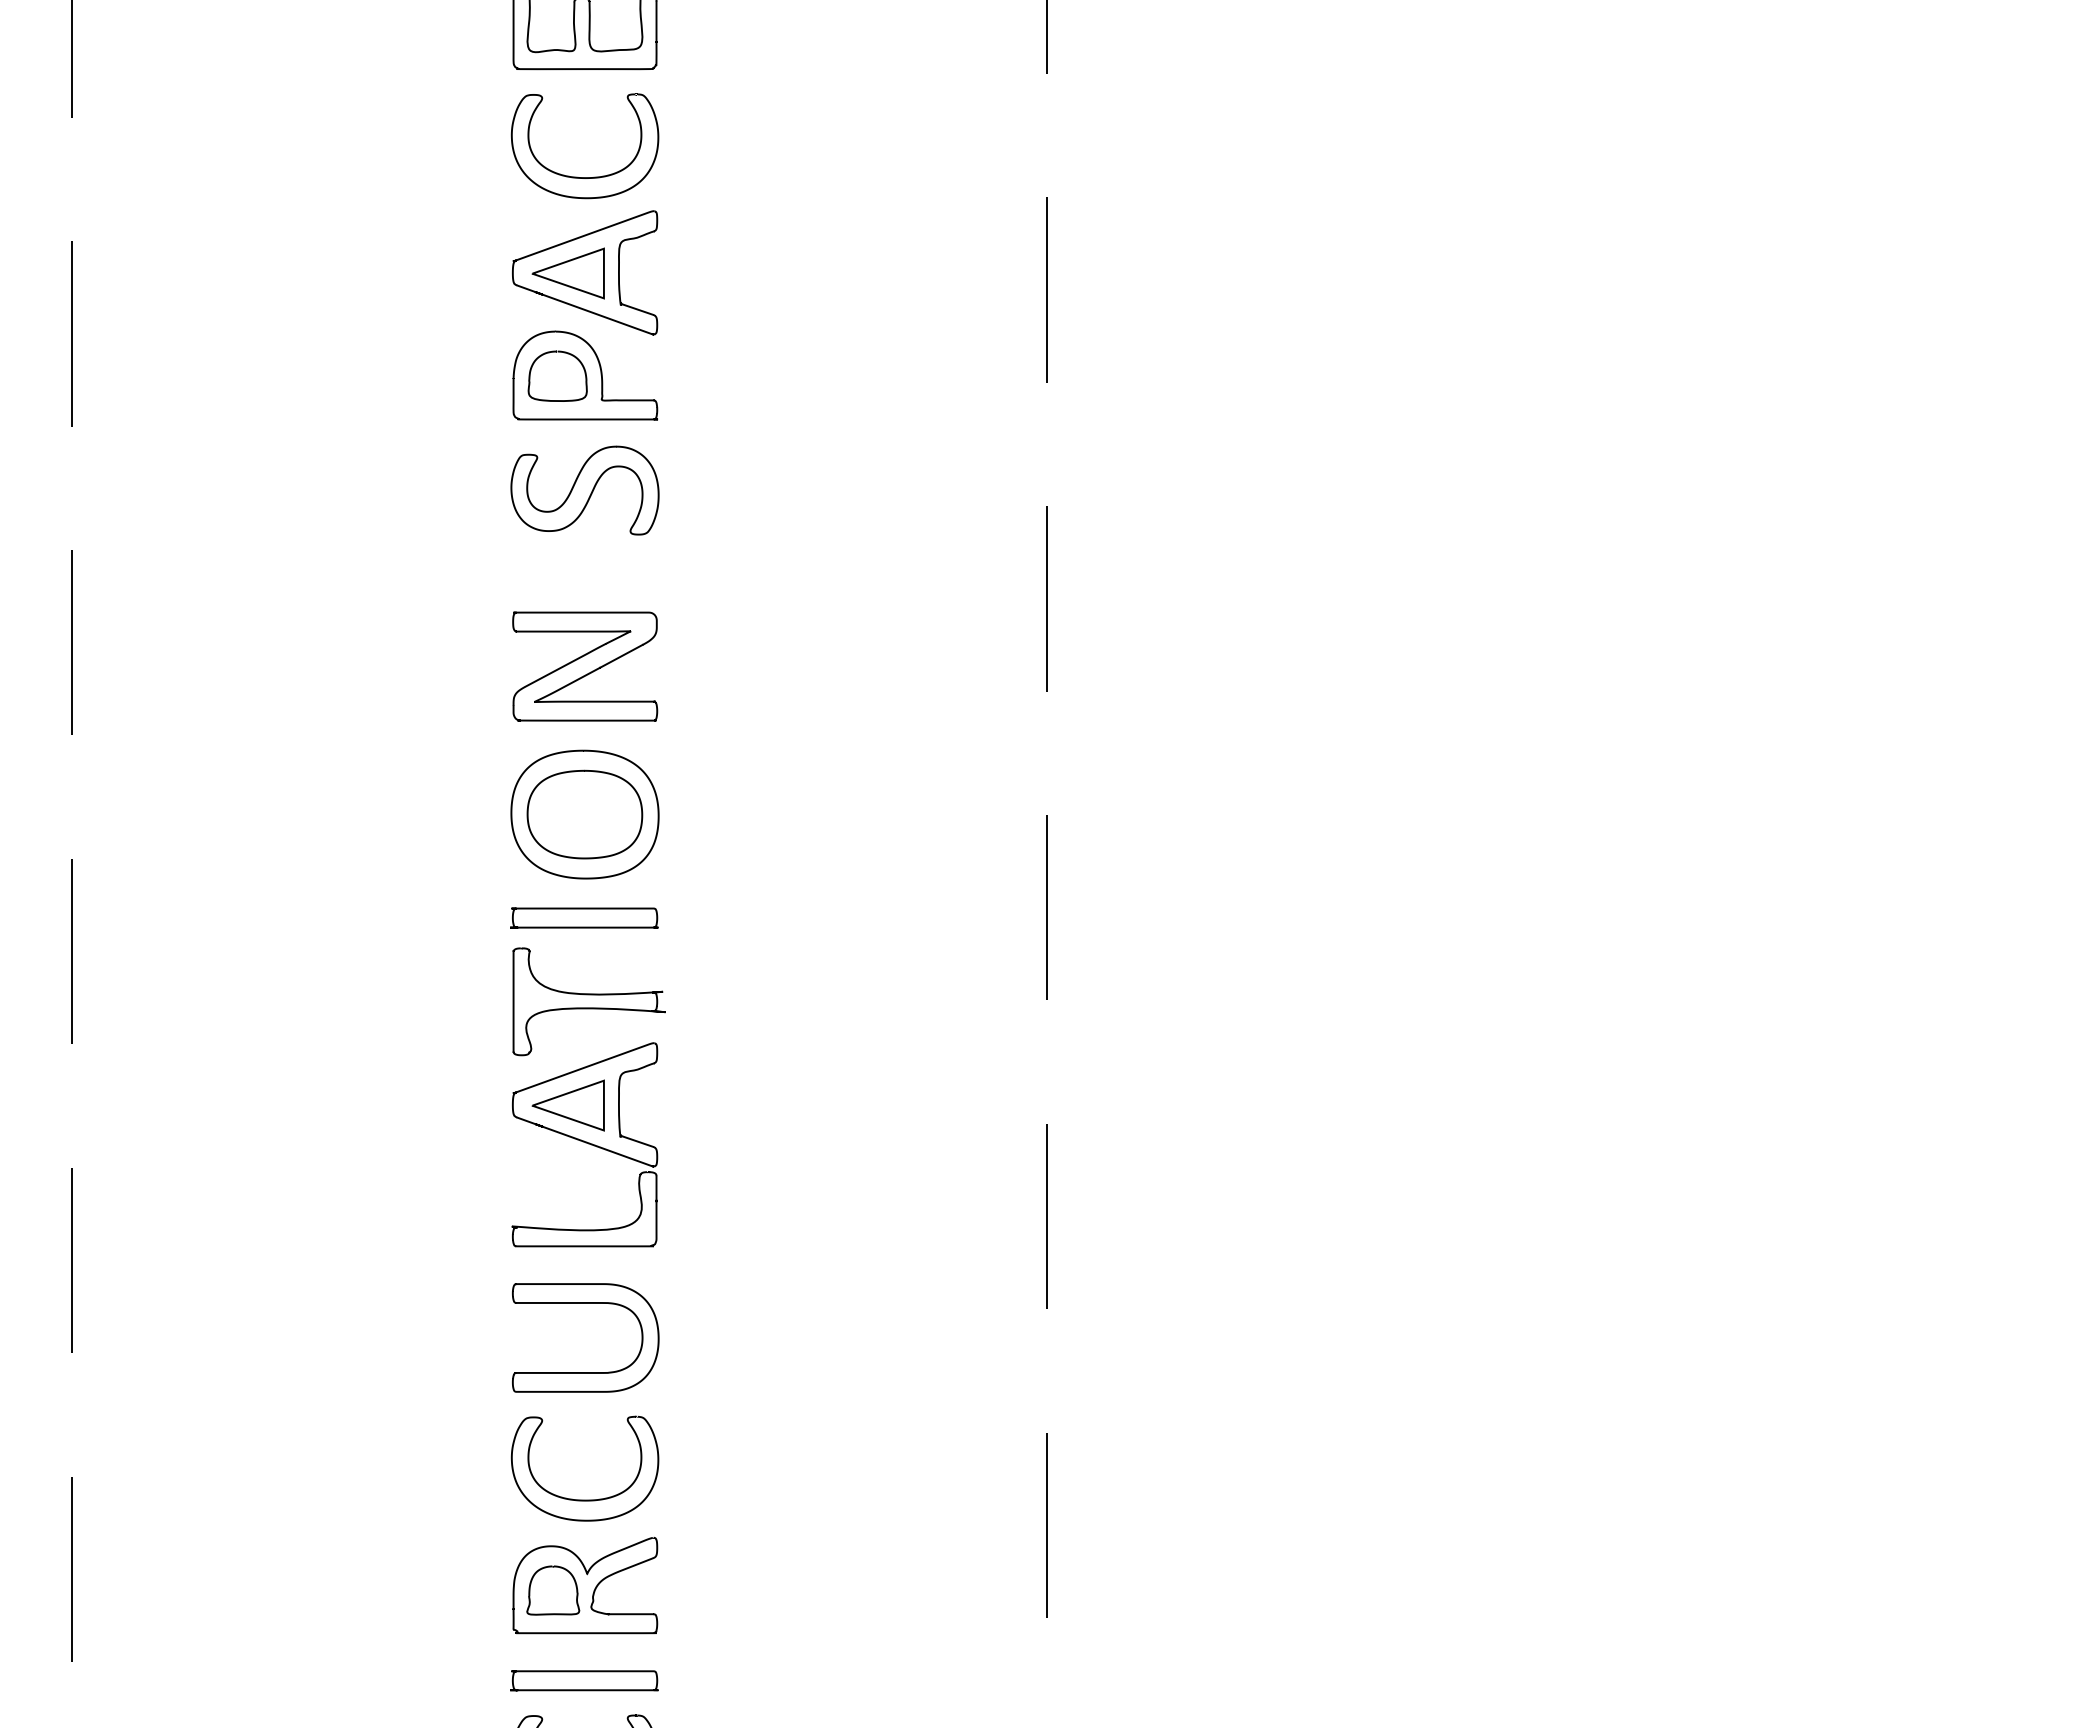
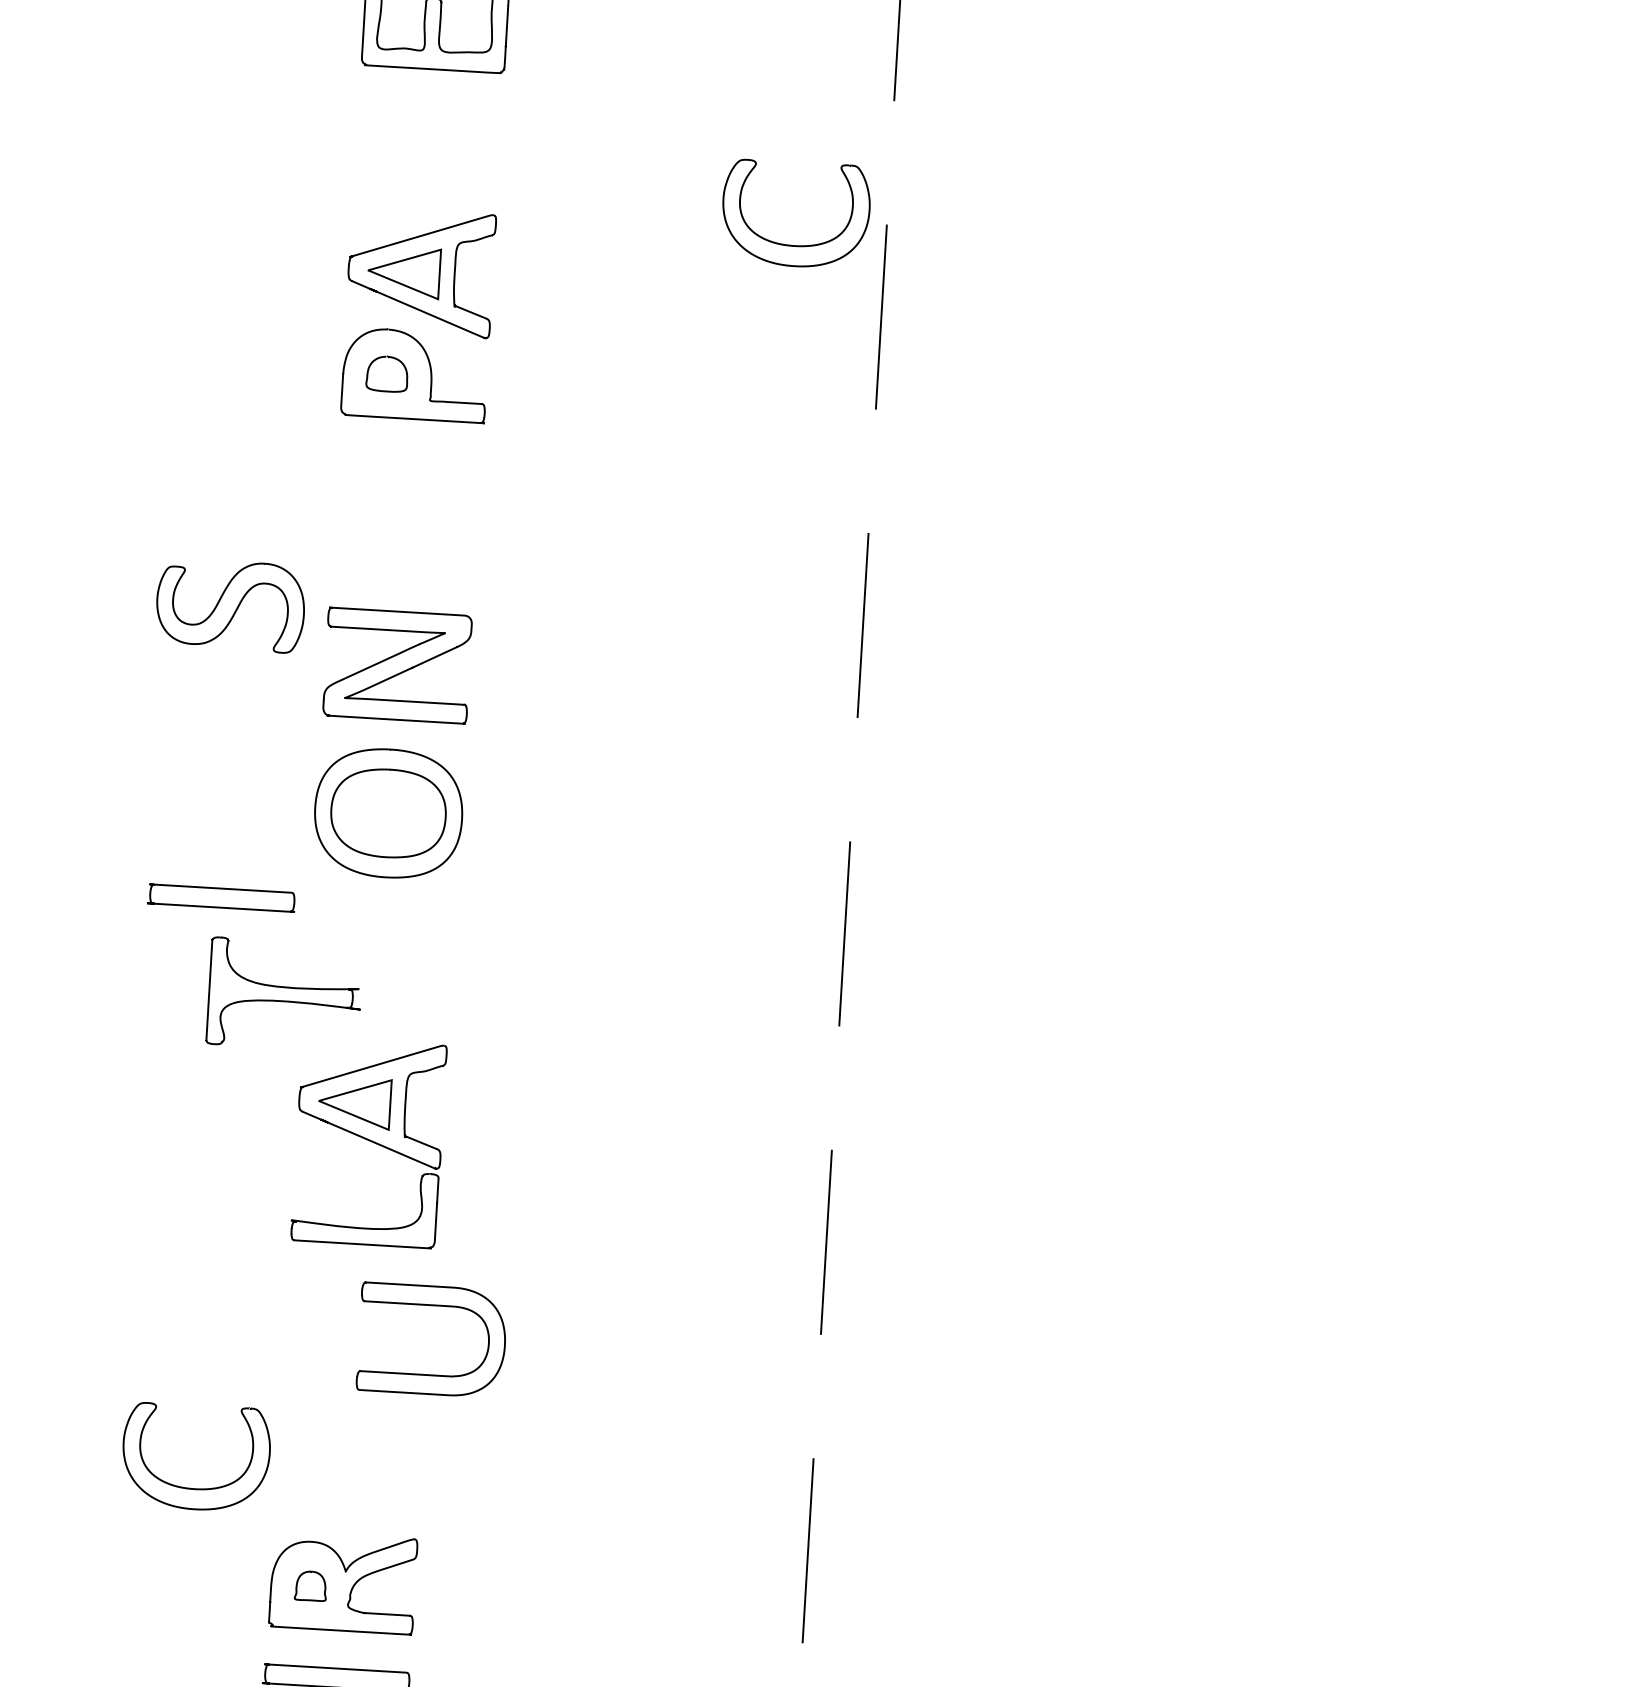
part: (577, 176) -> (786, 243), moved
part: (557, 375) -> (387, 373), size x0.7
part: (584, 490) -> (230, 605), moved
part: (584, 917) -> (221, 897), moved
part: (588, 1001) -> (284, 994), moved
part: (585, 1303) -> (433, 1305), moved
part: (584, 1499) -> (193, 1487), moved
part: (553, 1590) -> (311, 1586), size x0.6

